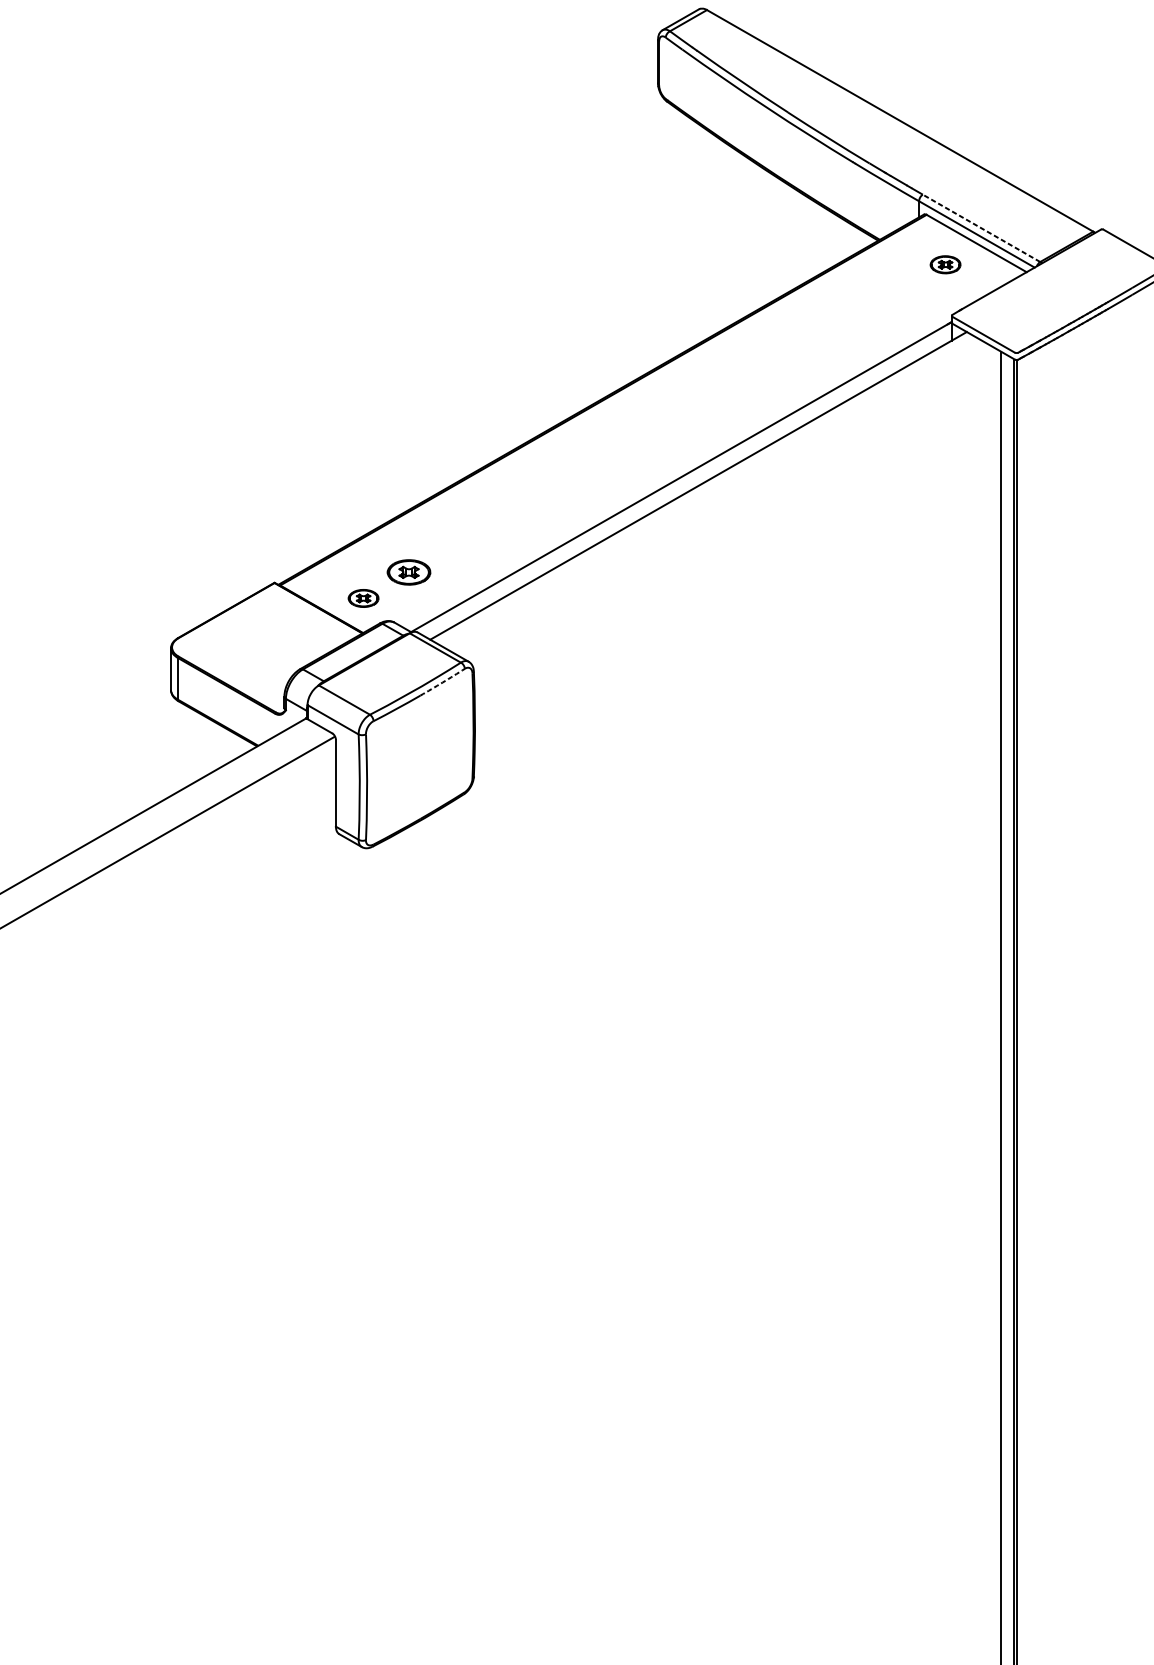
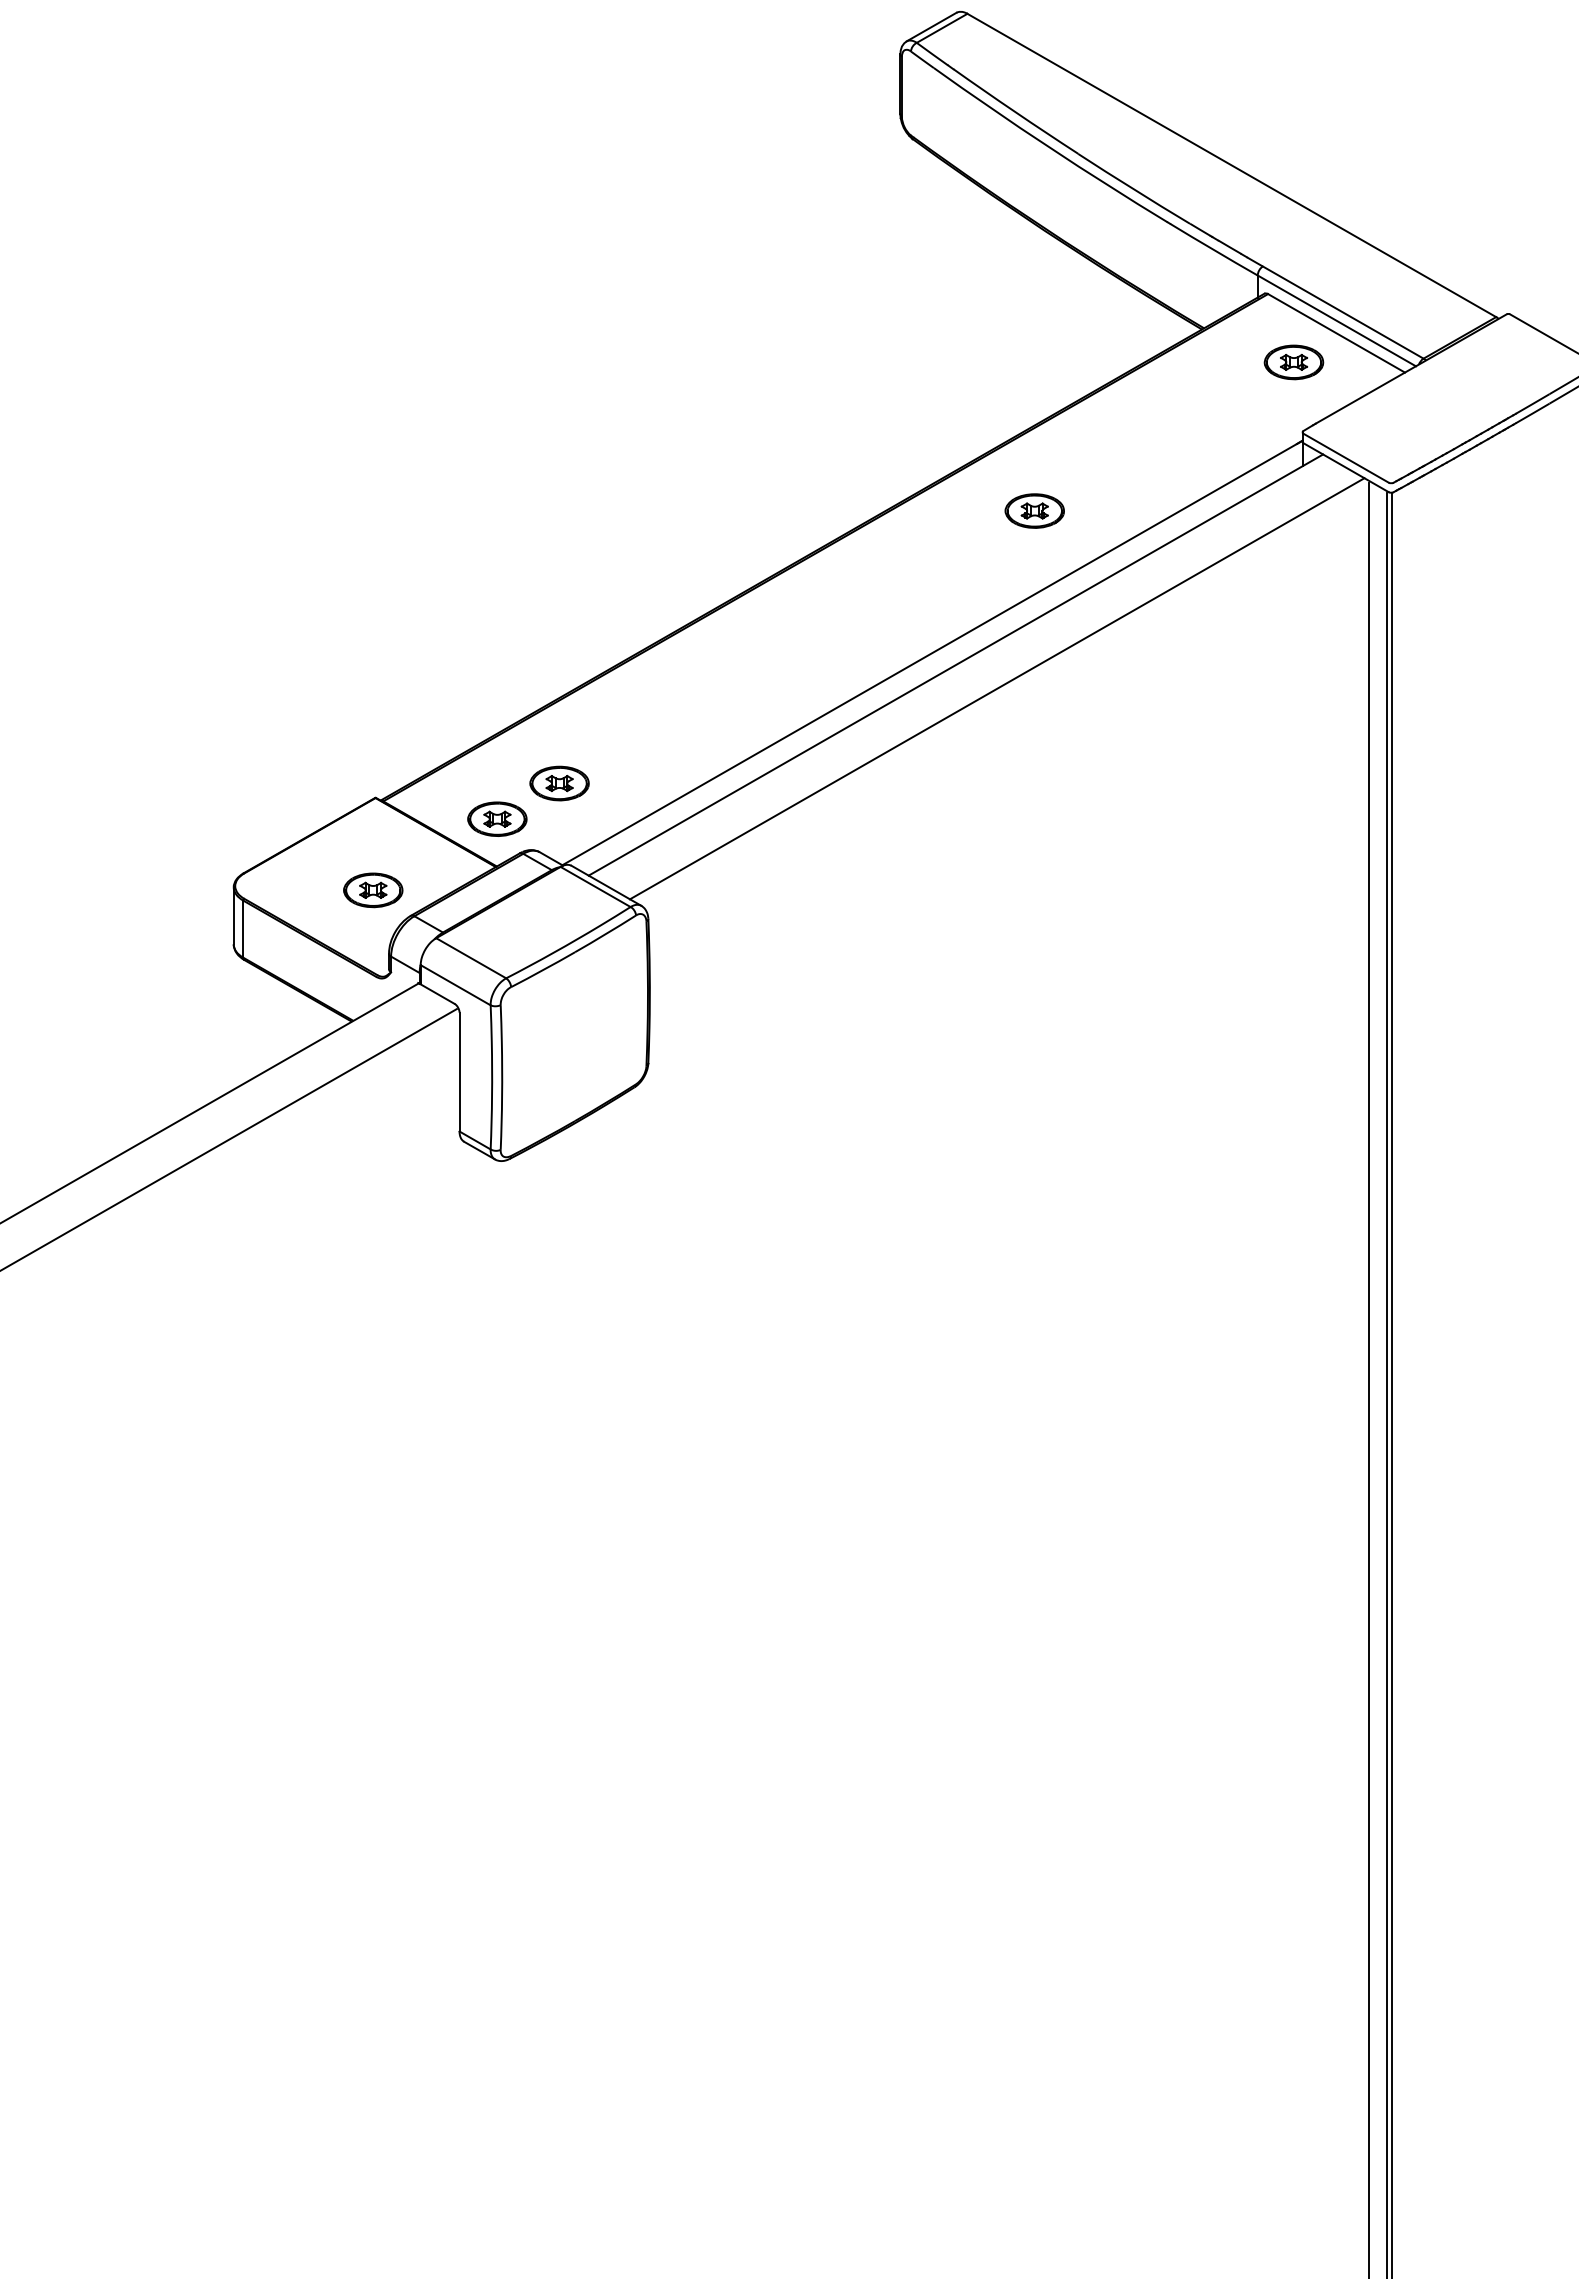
line: (981, 228) -> (1343, 312), dashed -> solid
part: (945, 264) -> (1293, 362), size x1.43
part: (755, 372) -> (1034, 510), added
line: (728, 502) -> (996, 688), added
part: (363, 597) -> (497, 818), size x1.43
part: (273, 650) -> (373, 890), added
arc: (442, 682) -> (605, 934), dashed -> solid

